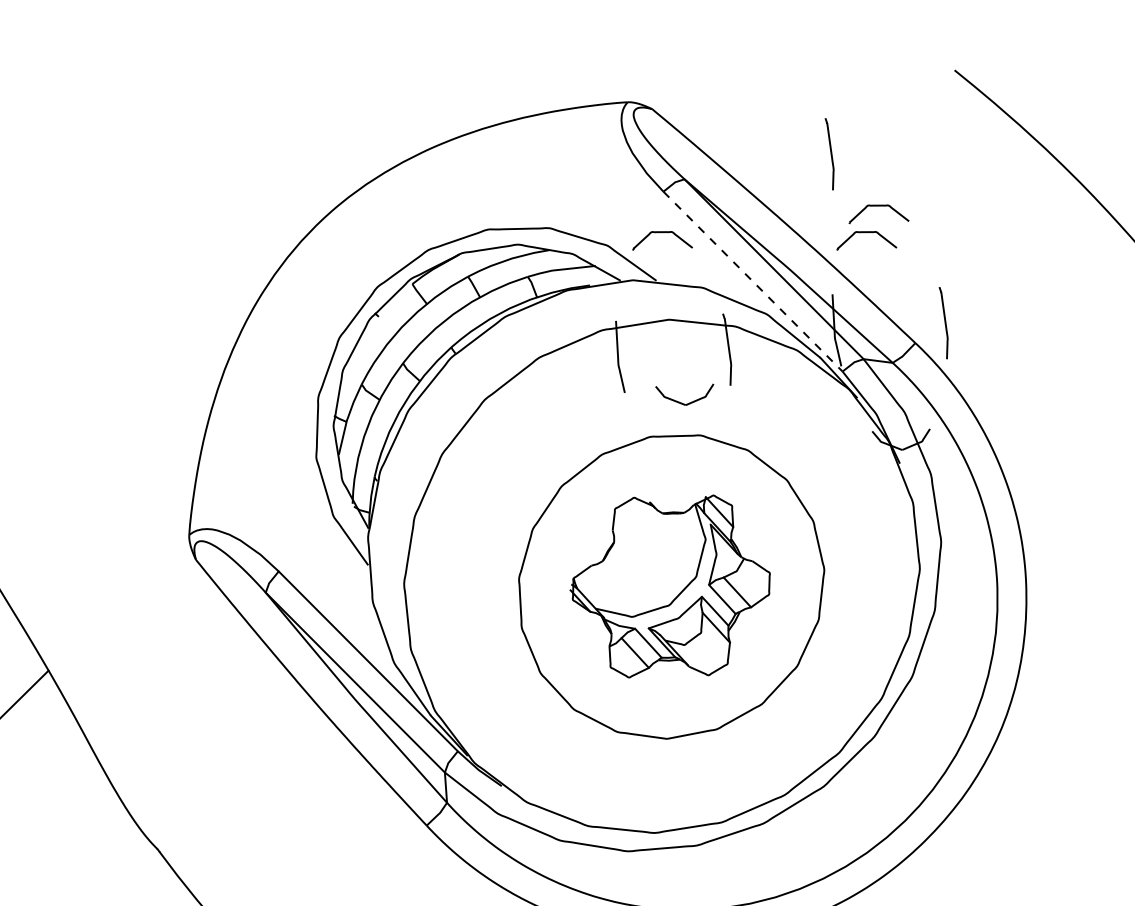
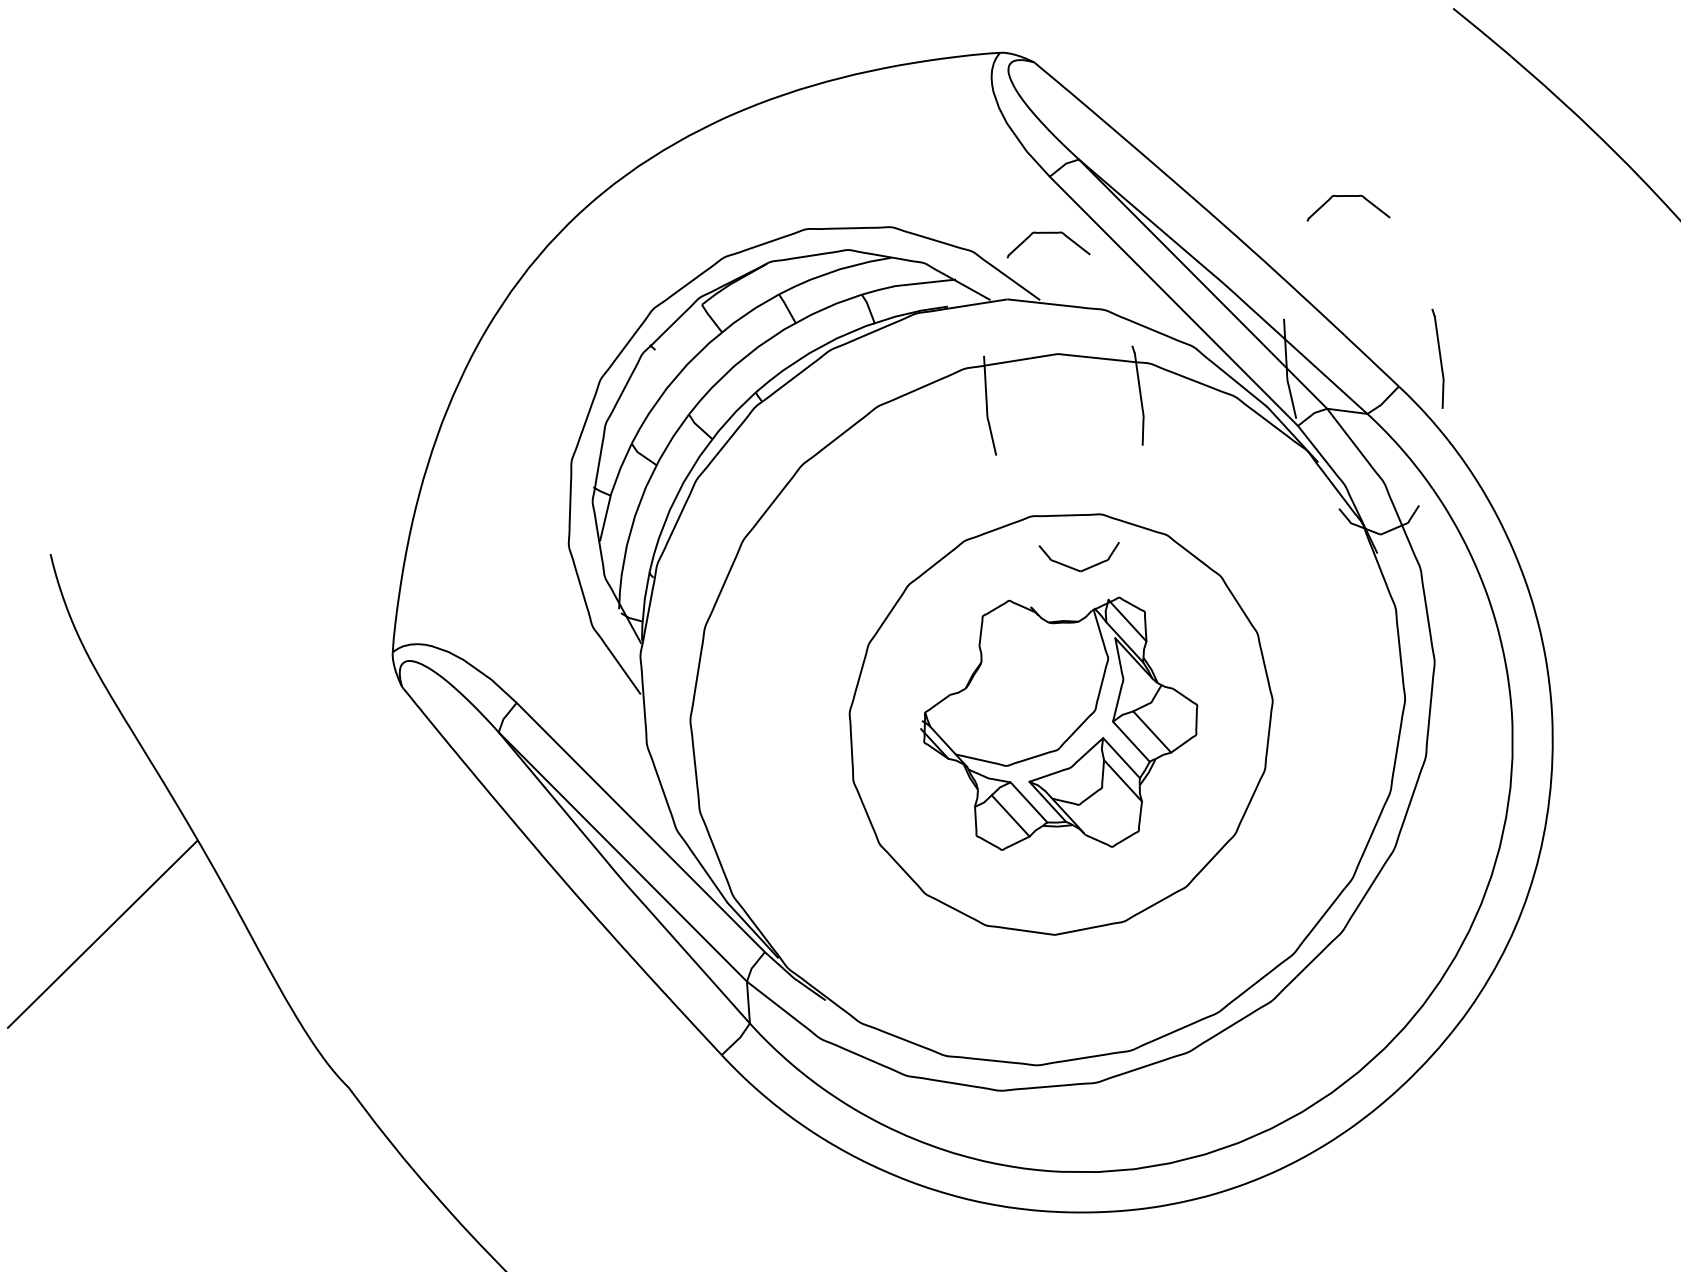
curve: (830, 154) -> (1281, 124), removed
curve: (866, 232) -> (1331, 233), removed
line: (752, 281) -> (1173, 301), dashed -> solid
part: (680, 402) -> (1073, 567), moved

